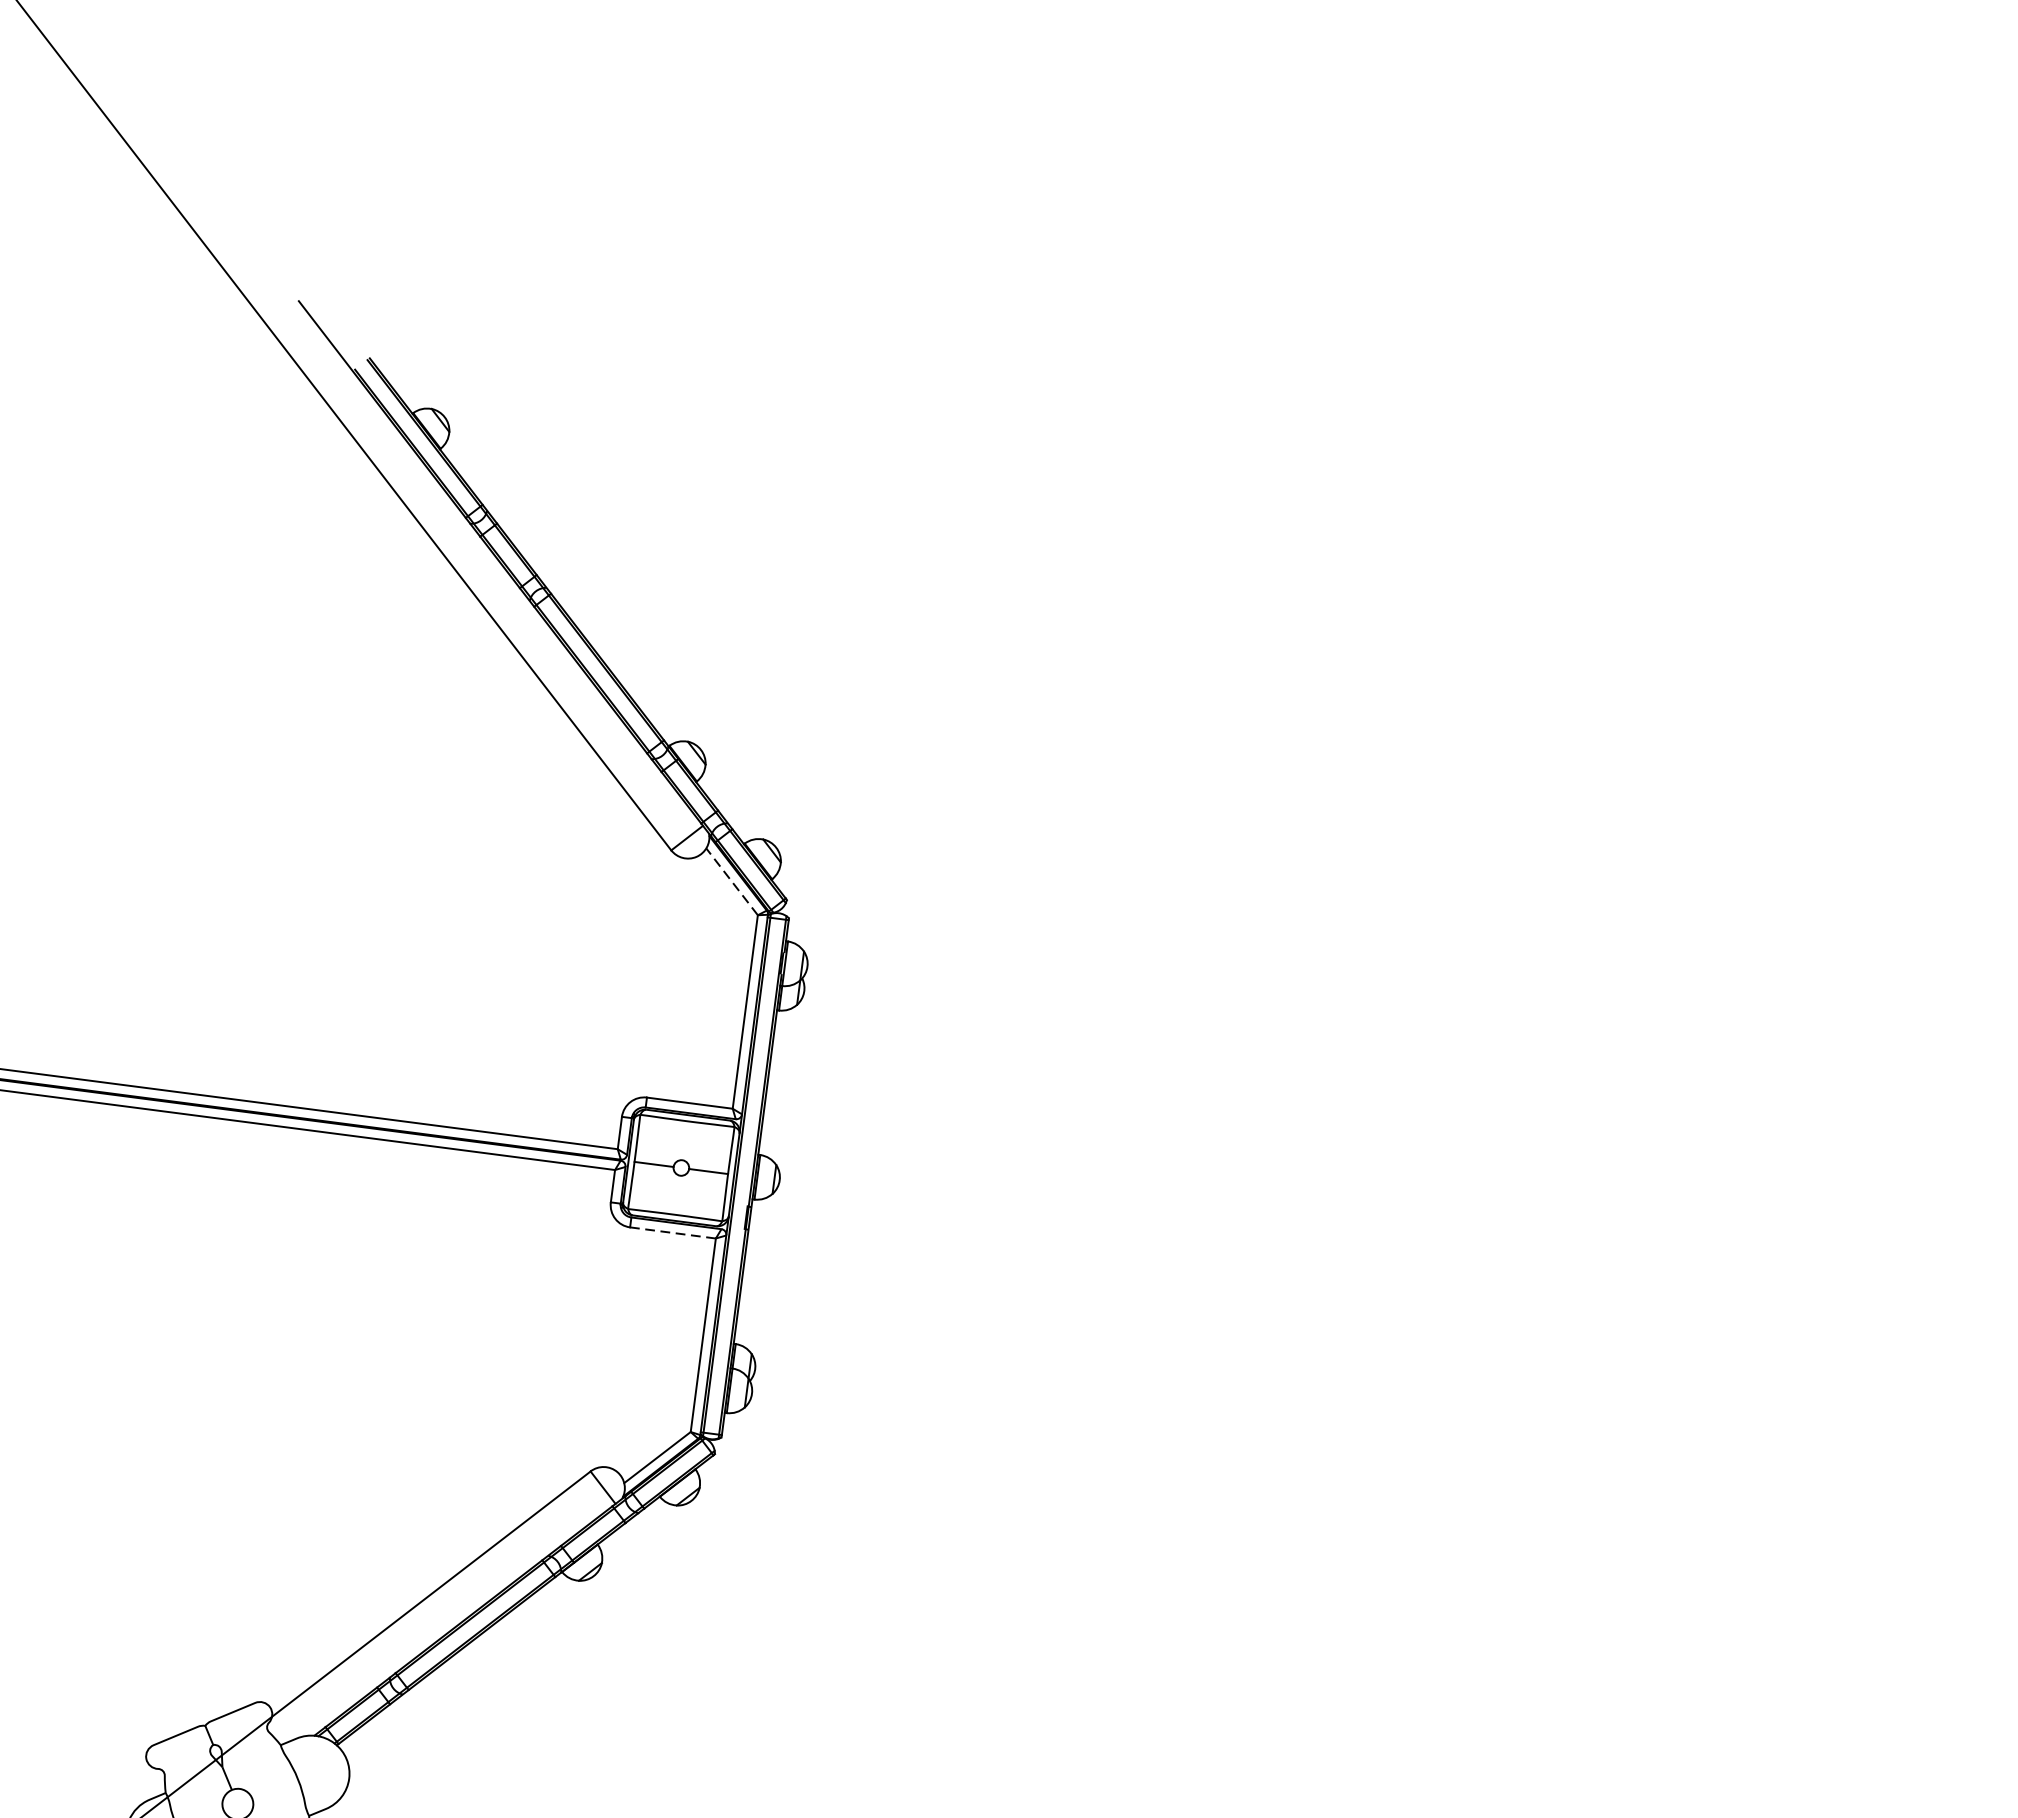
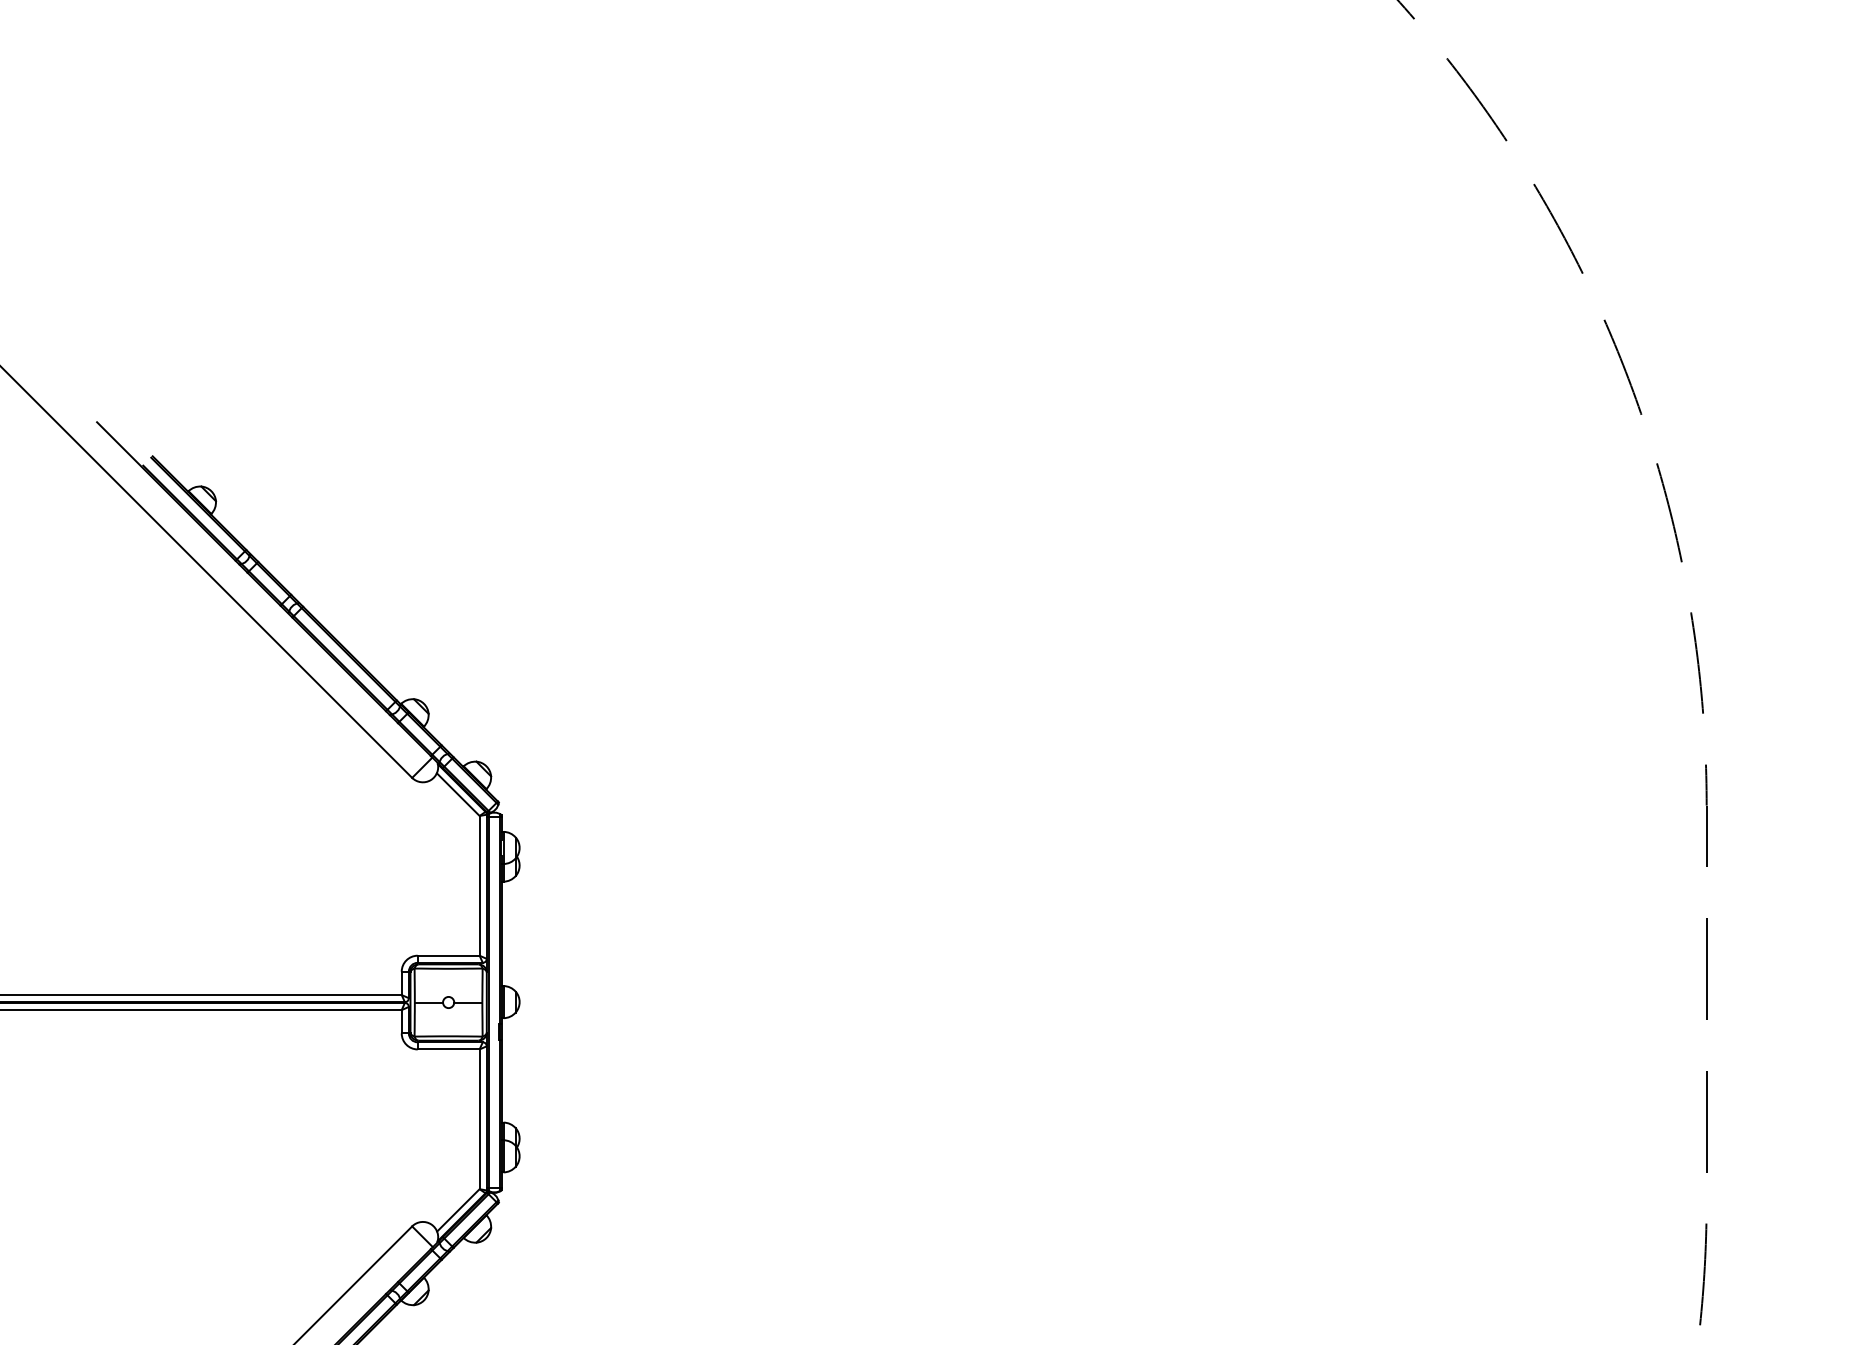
line: (731, 881) -> (457, 794), dashed -> solid
line: (672, 1233) -> (448, 1049), dashed -> solid

